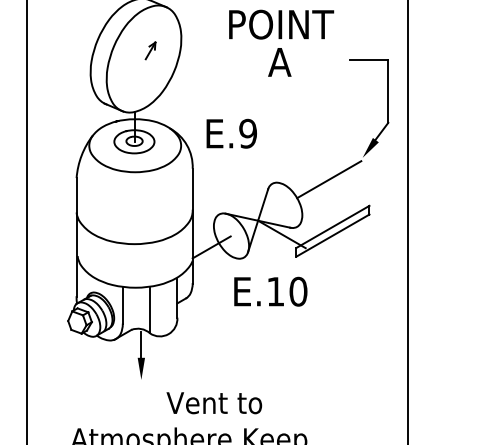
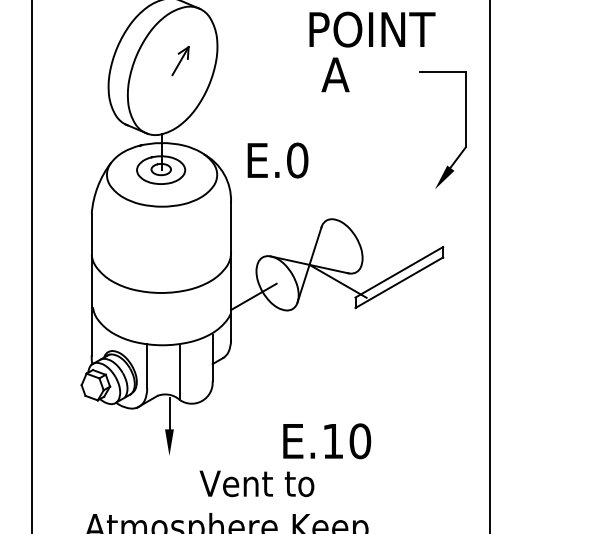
text: (281, 24) -> (372, 29), moved
part: (150, 50) -> (180, 60), size x1.4
text: (248, 133) -> (297, 160), E.9 -> E.0
line: (329, 179) -> (395, 215), removed
text: (270, 291) -> (326, 440), moved

